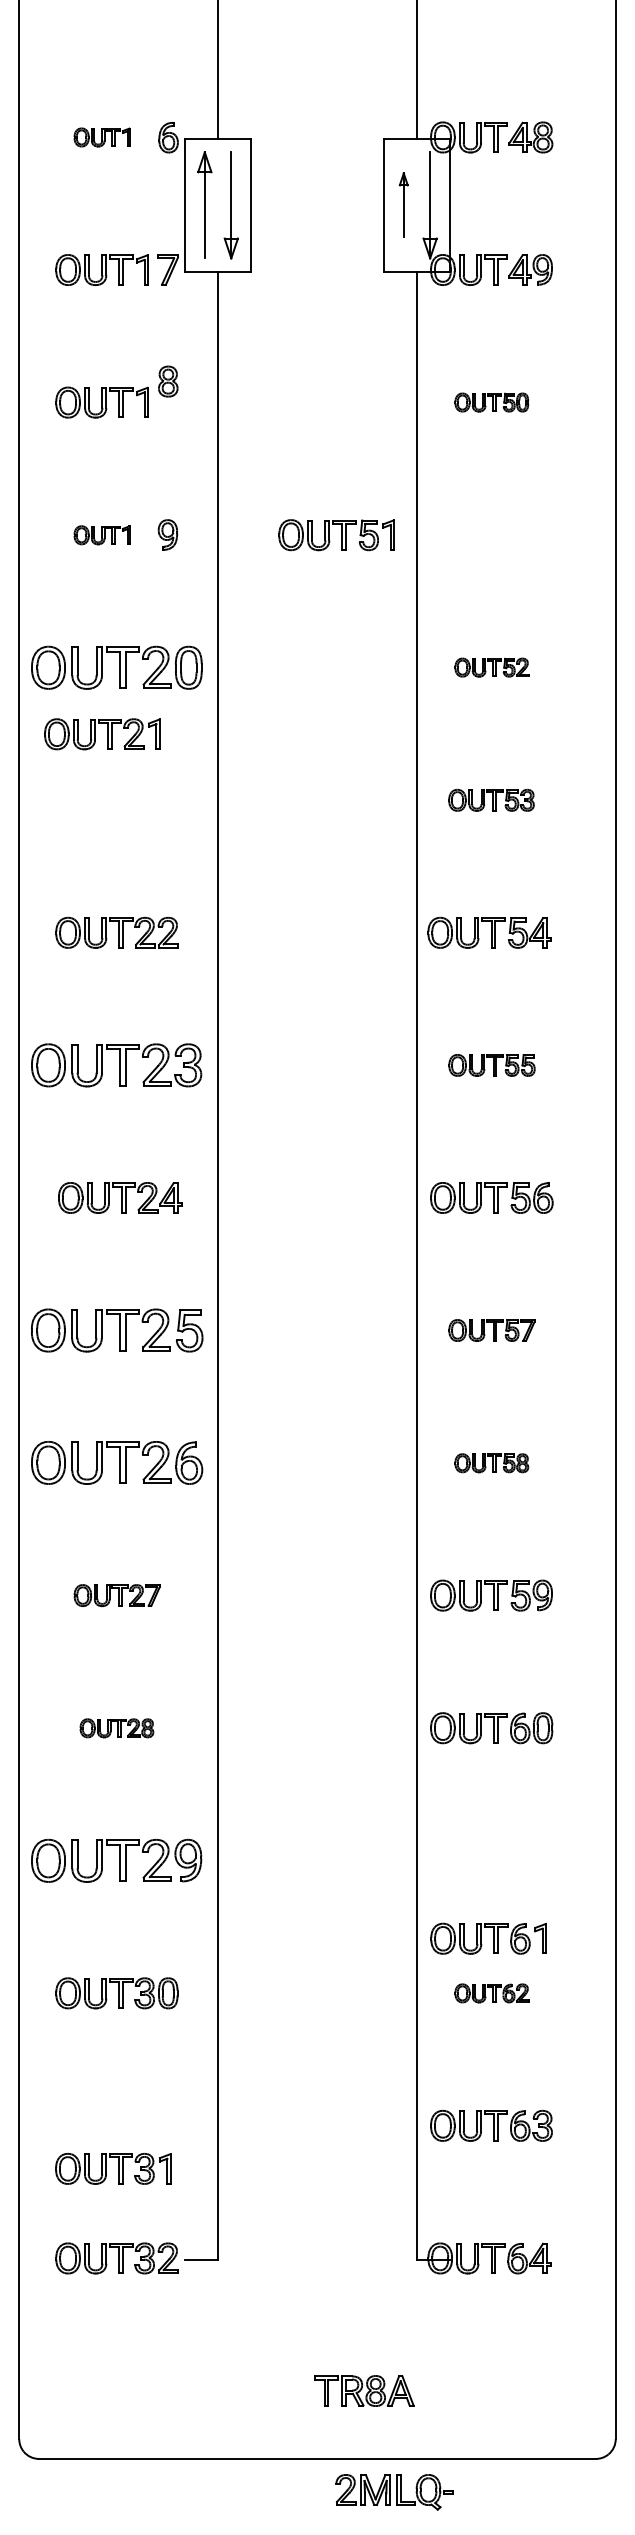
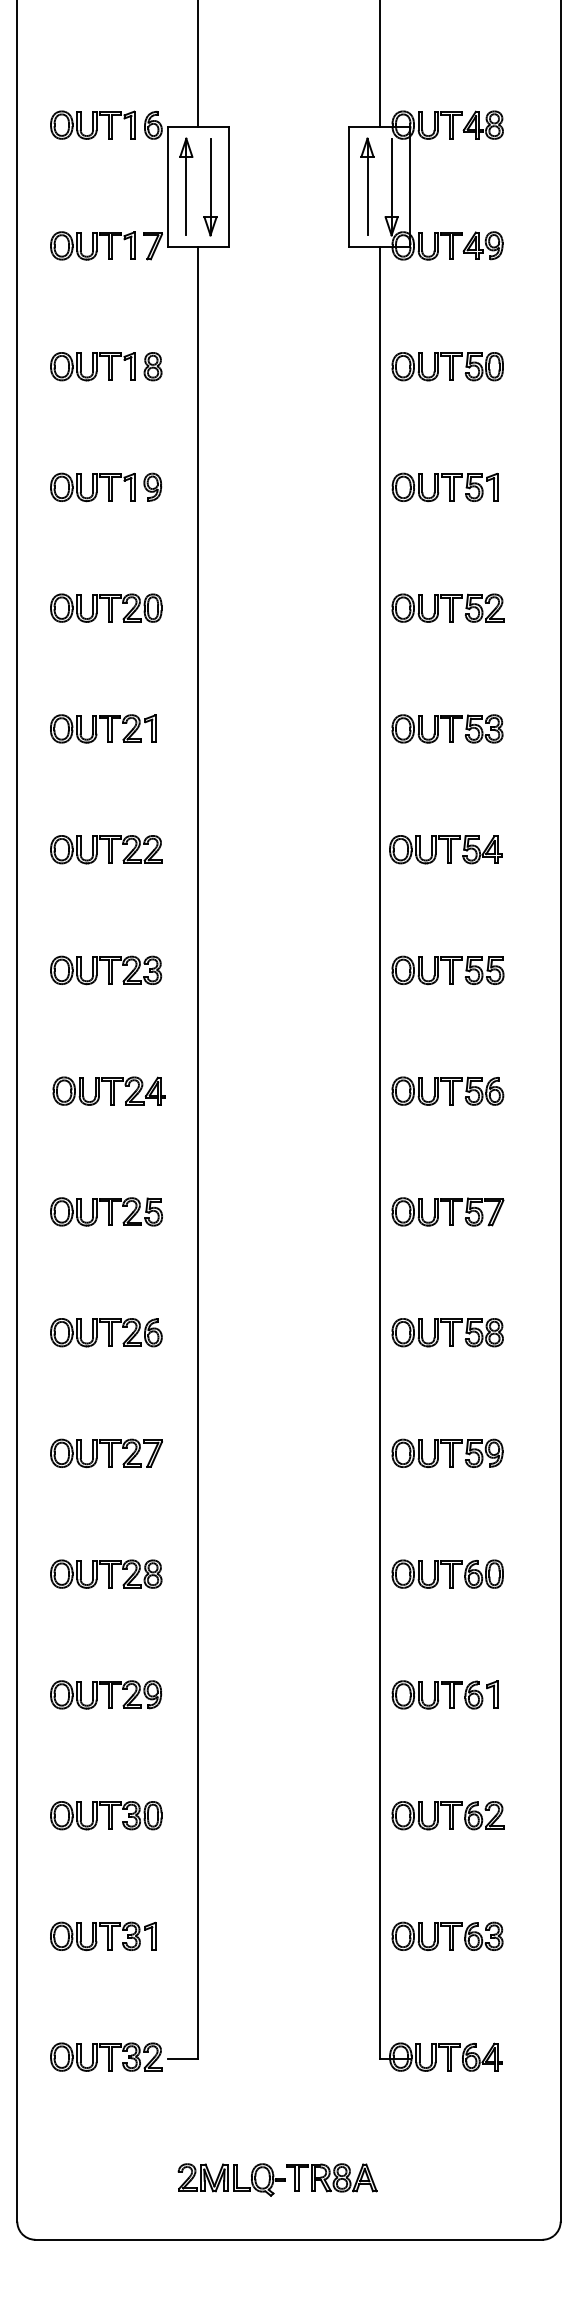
part: (101, 137) -> (92, 125), size x1.67
part: (403, 204) -> (367, 186), size x1.67
part: (168, 381) -> (153, 366), moved
part: (491, 402) -> (447, 366), size x1.67
part: (101, 535) -> (92, 487), size x1.67
part: (336, 535) -> (444, 487), moved
part: (116, 667) -> (105, 607), size x0.71
part: (491, 667) -> (447, 607), size x1.67
part: (102, 734) -> (103, 729), moved
part: (491, 800) -> (447, 729), size x1.43
part: (116, 1065) -> (105, 970), size x0.71
part: (491, 1065) -> (447, 970), size x1.43
part: (117, 1330) -> (106, 1211), size x0.71
part: (491, 1330) -> (447, 1211), size x1.43
part: (116, 1463) -> (105, 1333), size x0.71
part: (491, 1463) -> (447, 1333), size x1.67
part: (117, 1595) -> (106, 1453), size x1.43
part: (116, 1728) -> (105, 1574), size x1.67
part: (116, 1860) -> (105, 1694), size x0.71
part: (488, 1938) -> (444, 1694), moved
part: (491, 1993) -> (447, 1815), size x1.67
part: (113, 2168) -> (103, 1936), moved
part: (394, 2492) -> (231, 2180), moved

